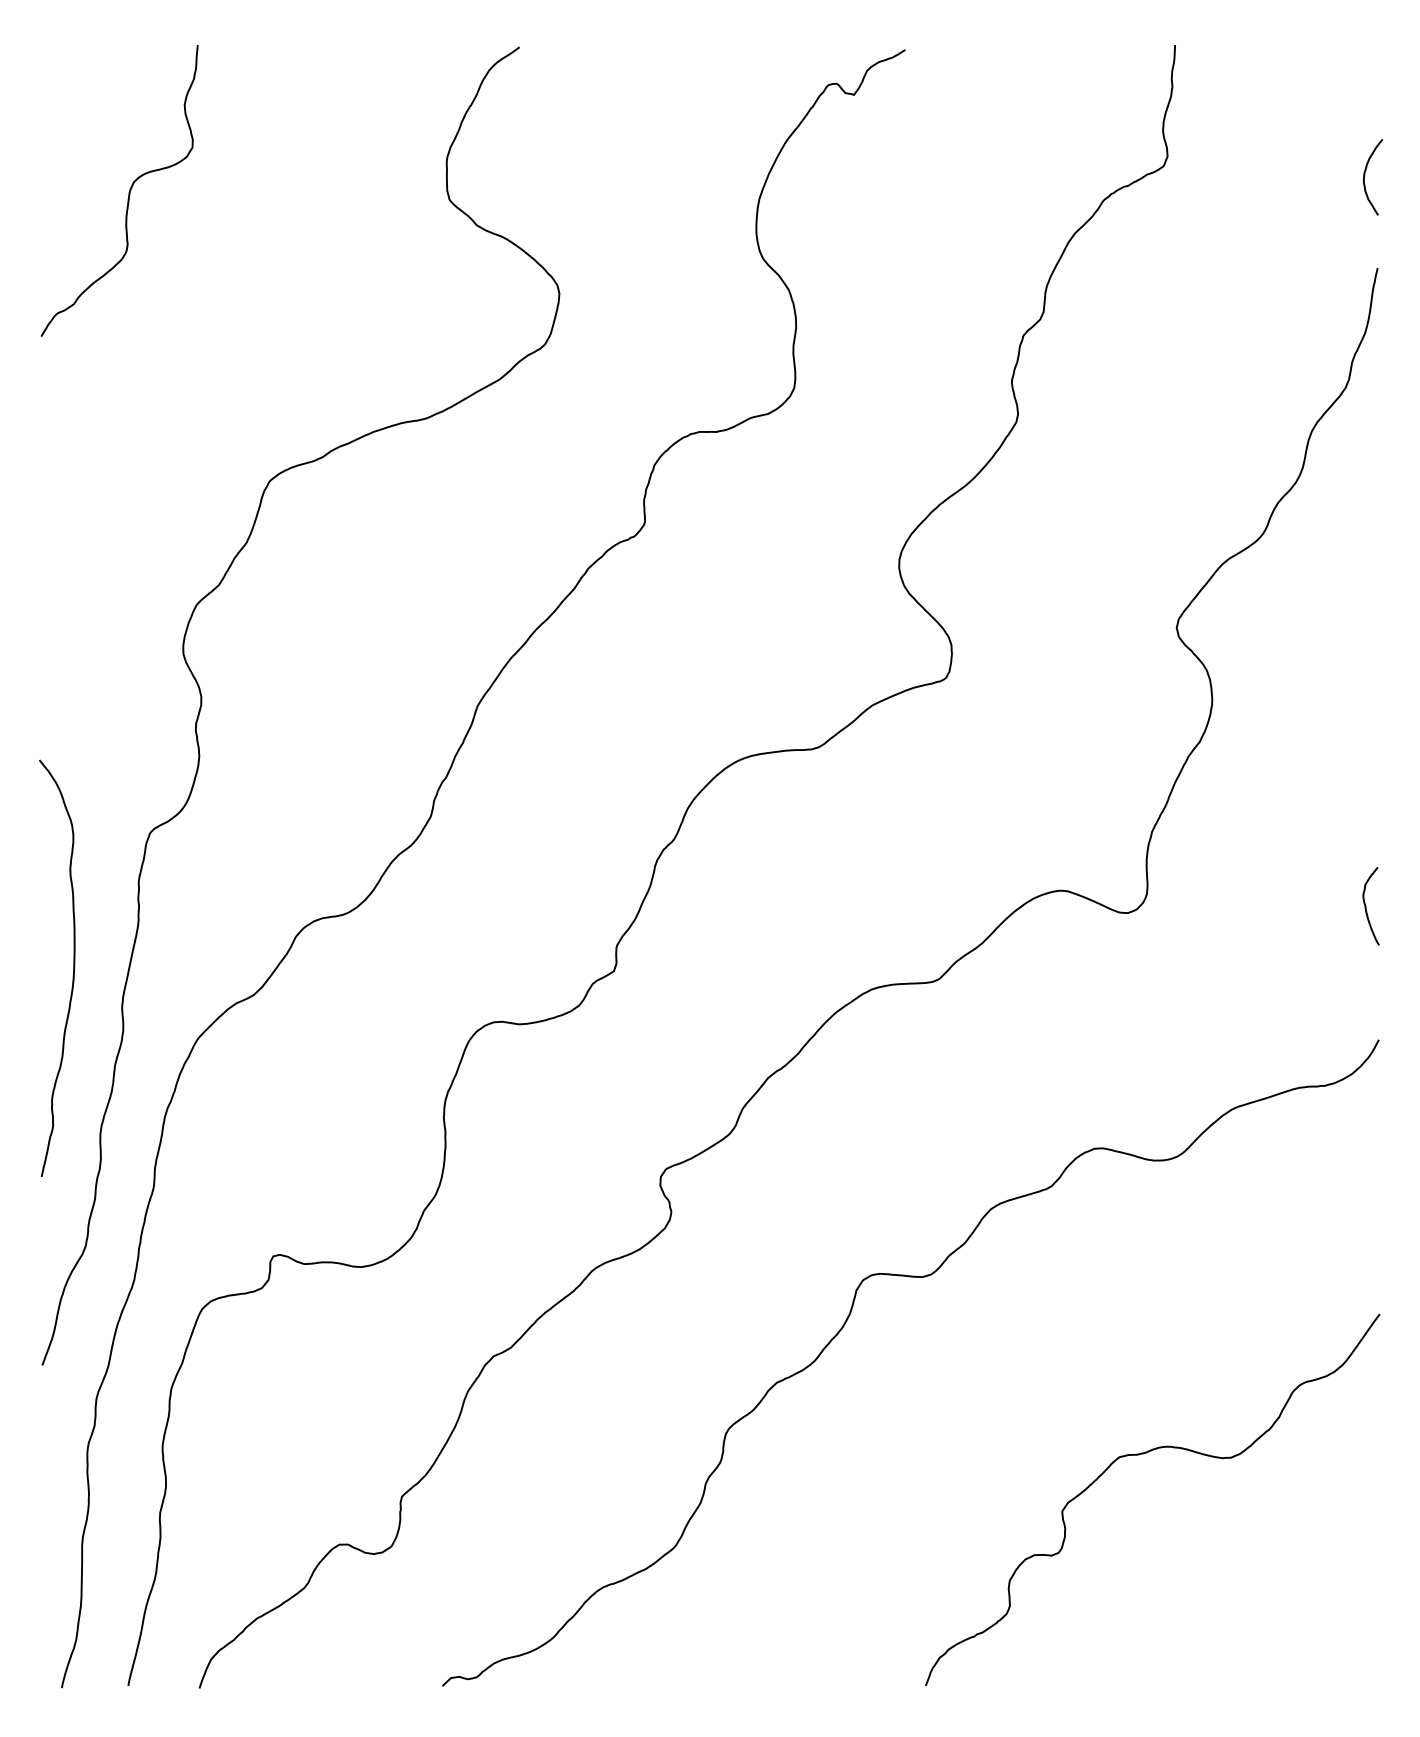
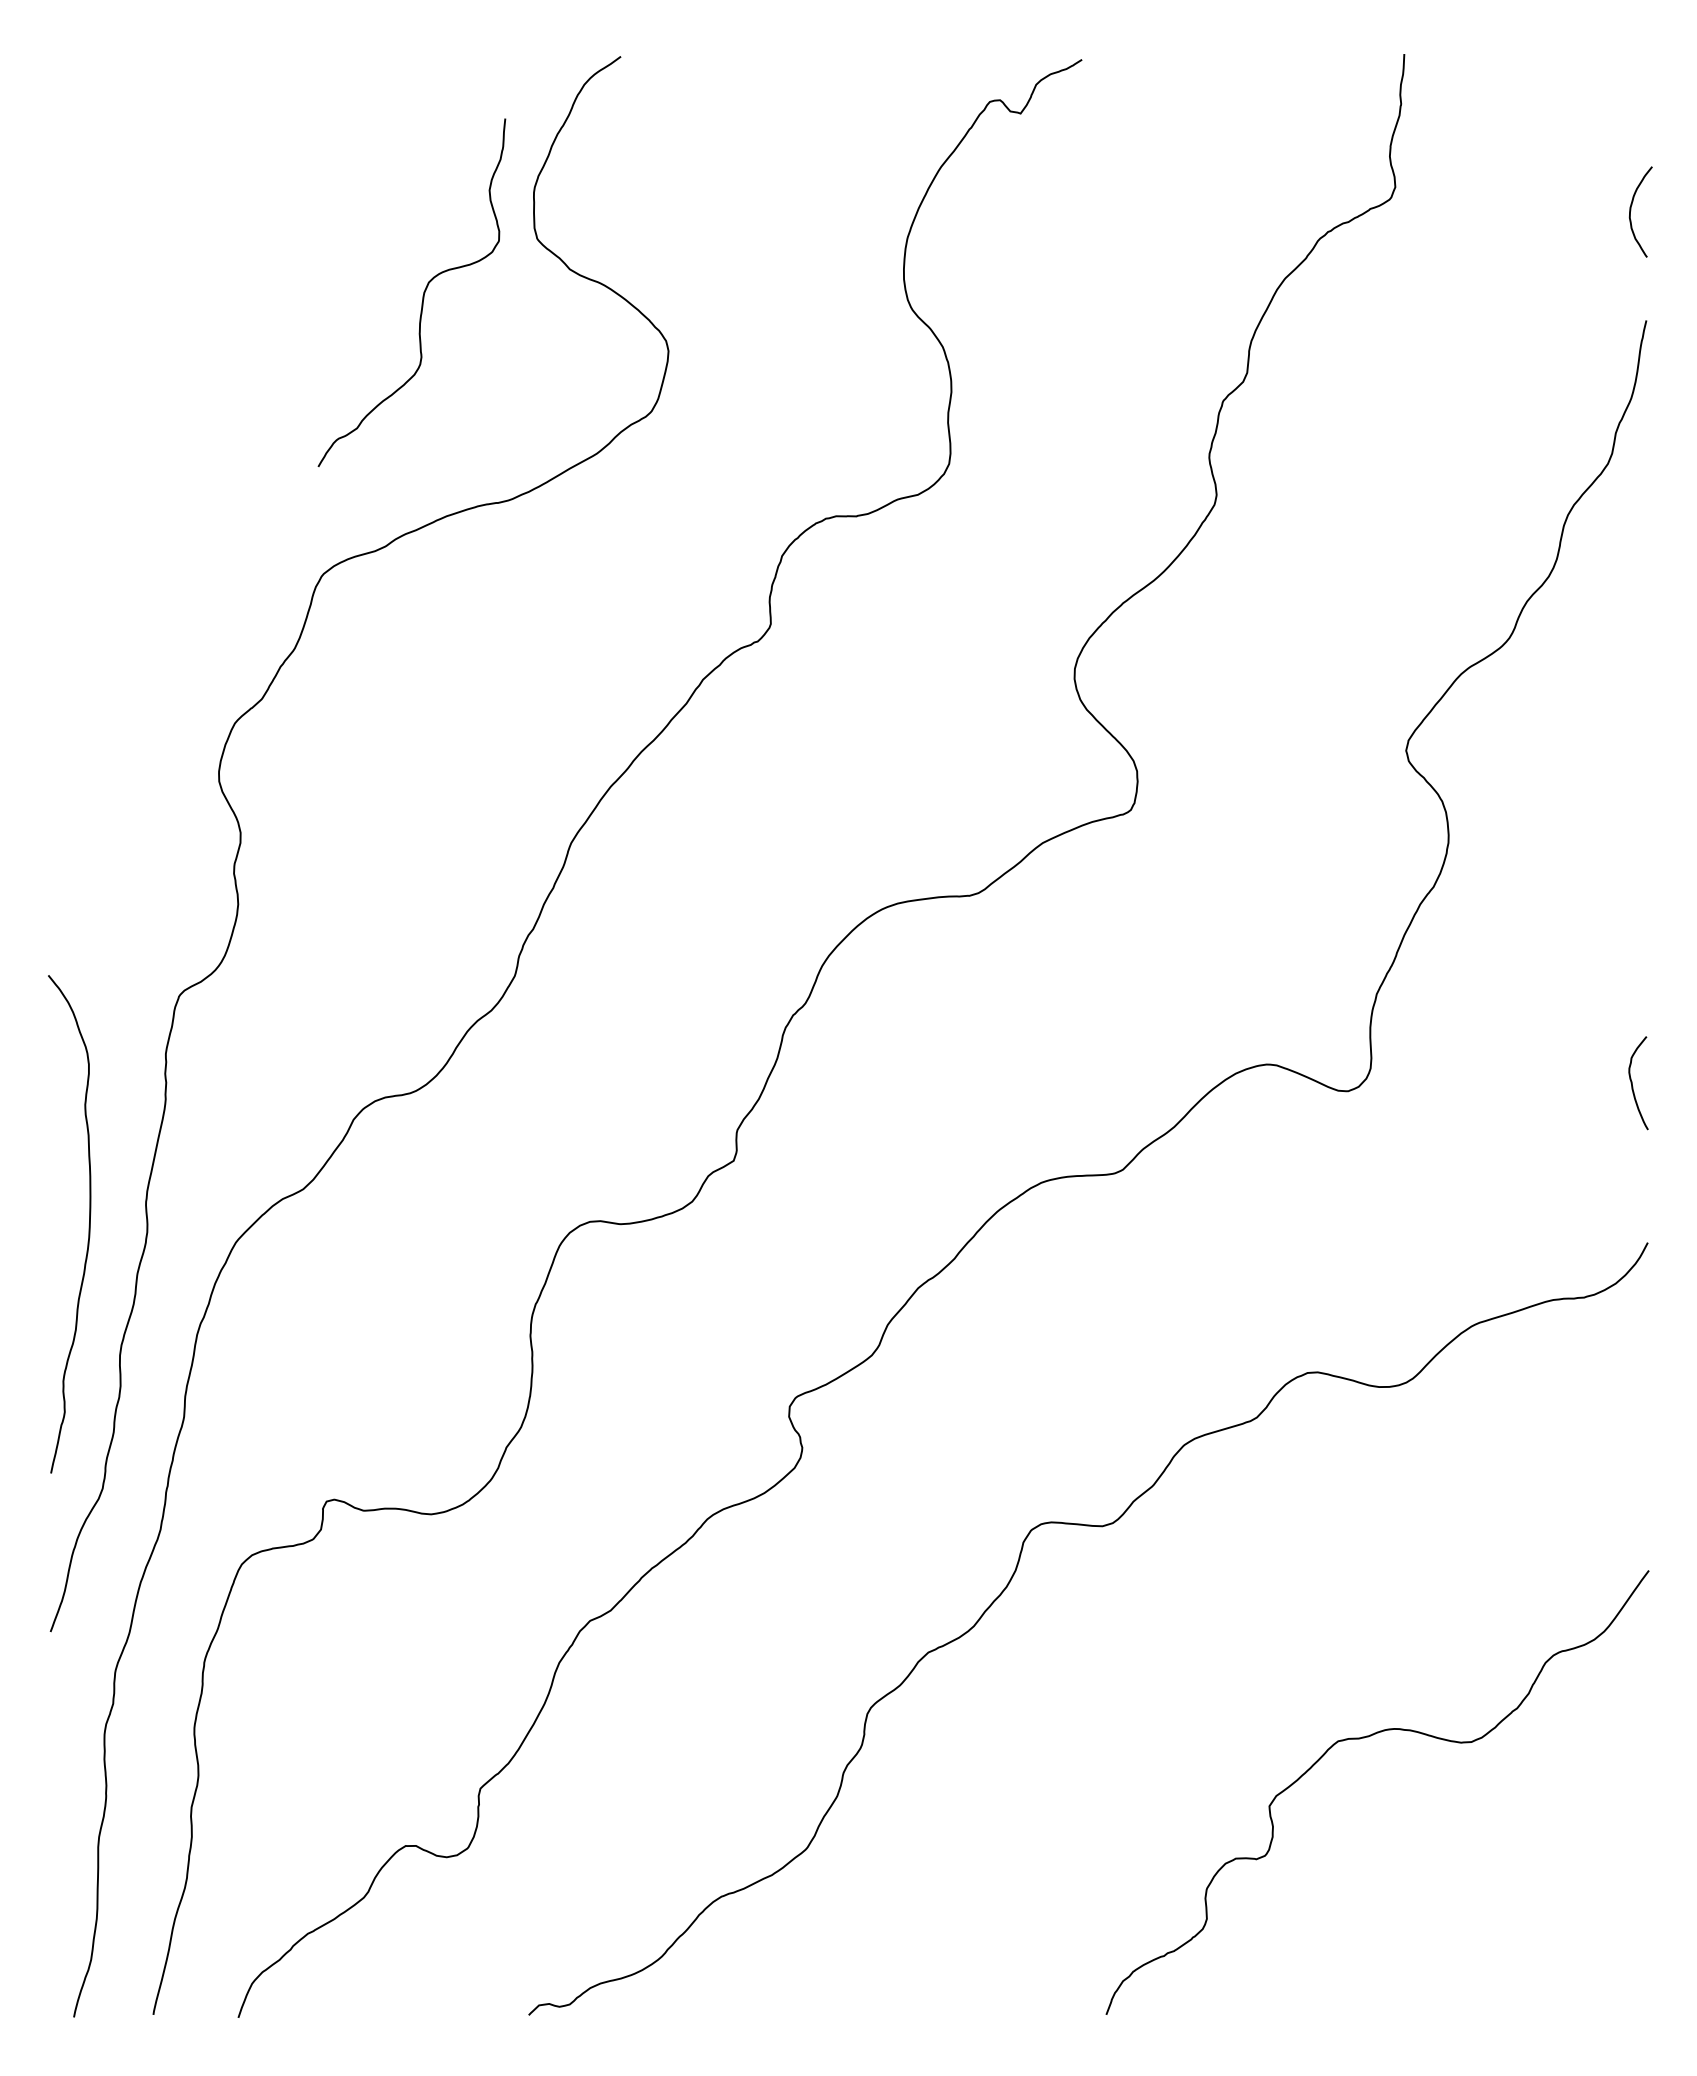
curve: (128, 192) -> (422, 294), moved
curve: (73, 967) -> (89, 1223), moved

